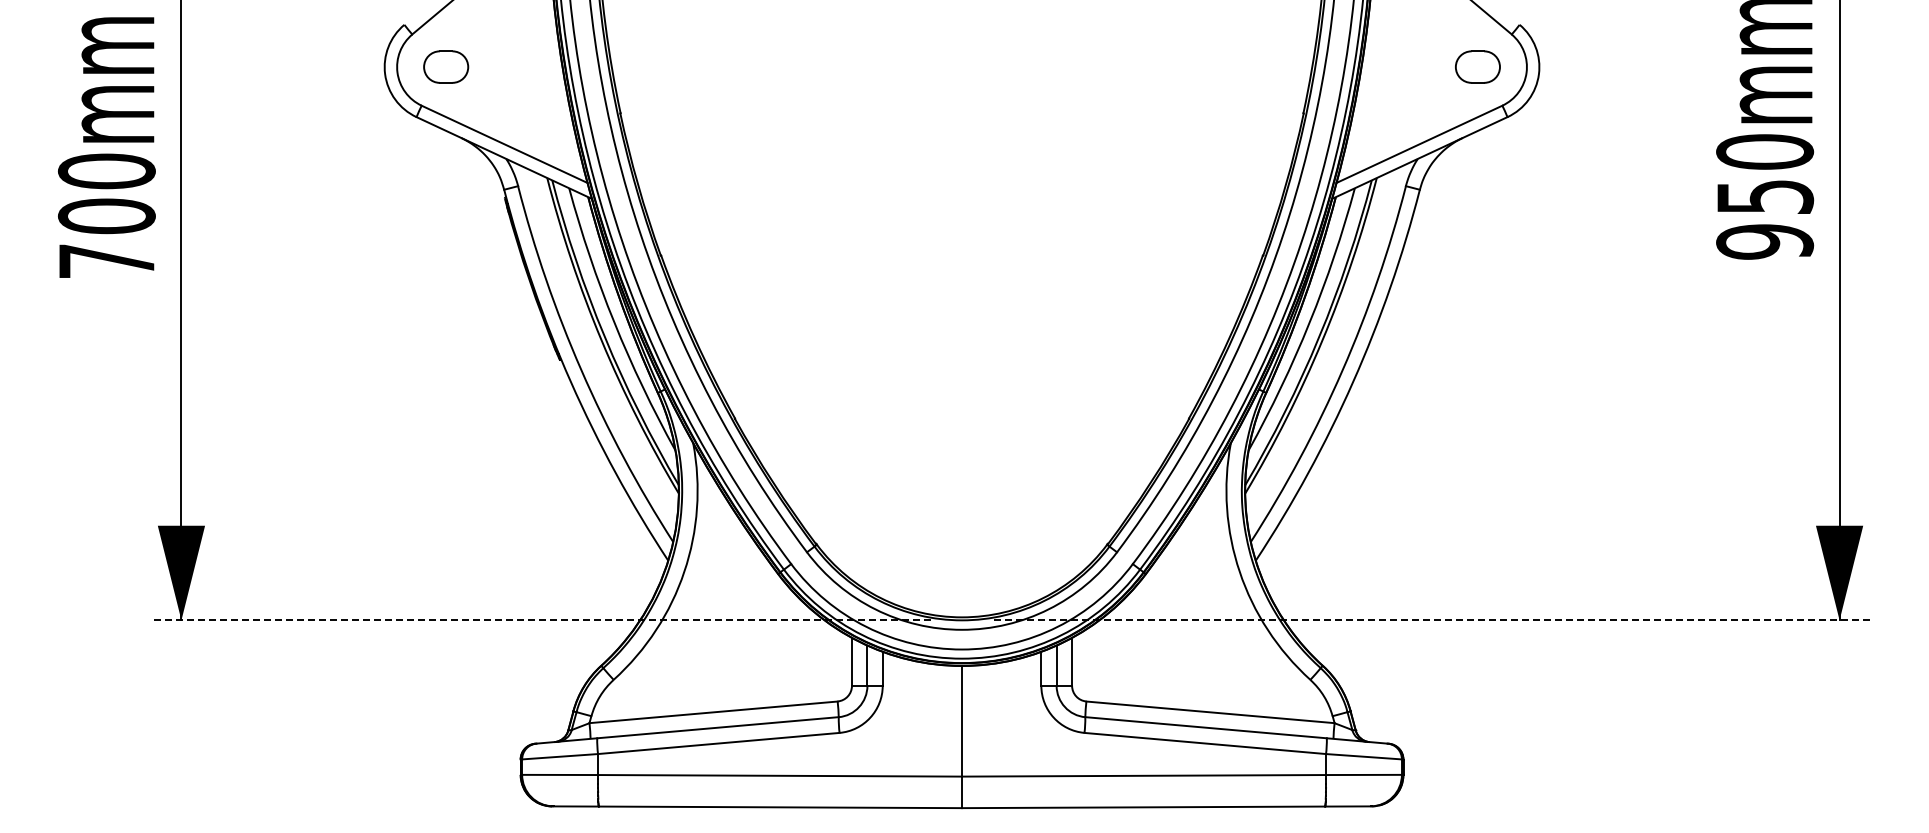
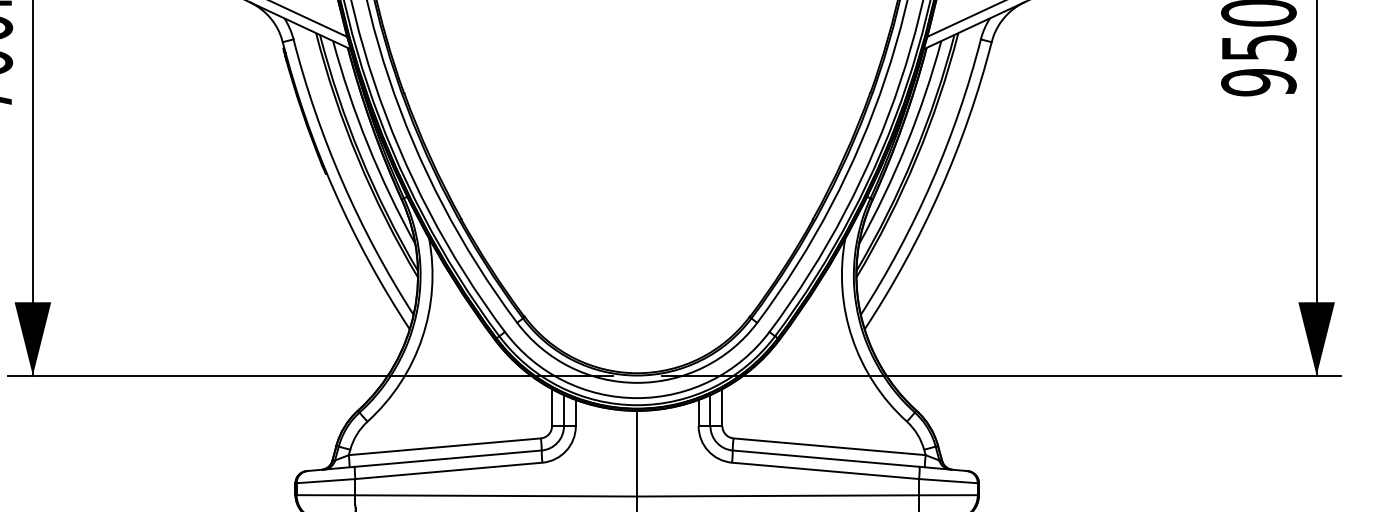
line: (539, 620) -> (310, 375), dashed -> solid
line: (1432, 620) -> (1001, 375), dashed -> solid

